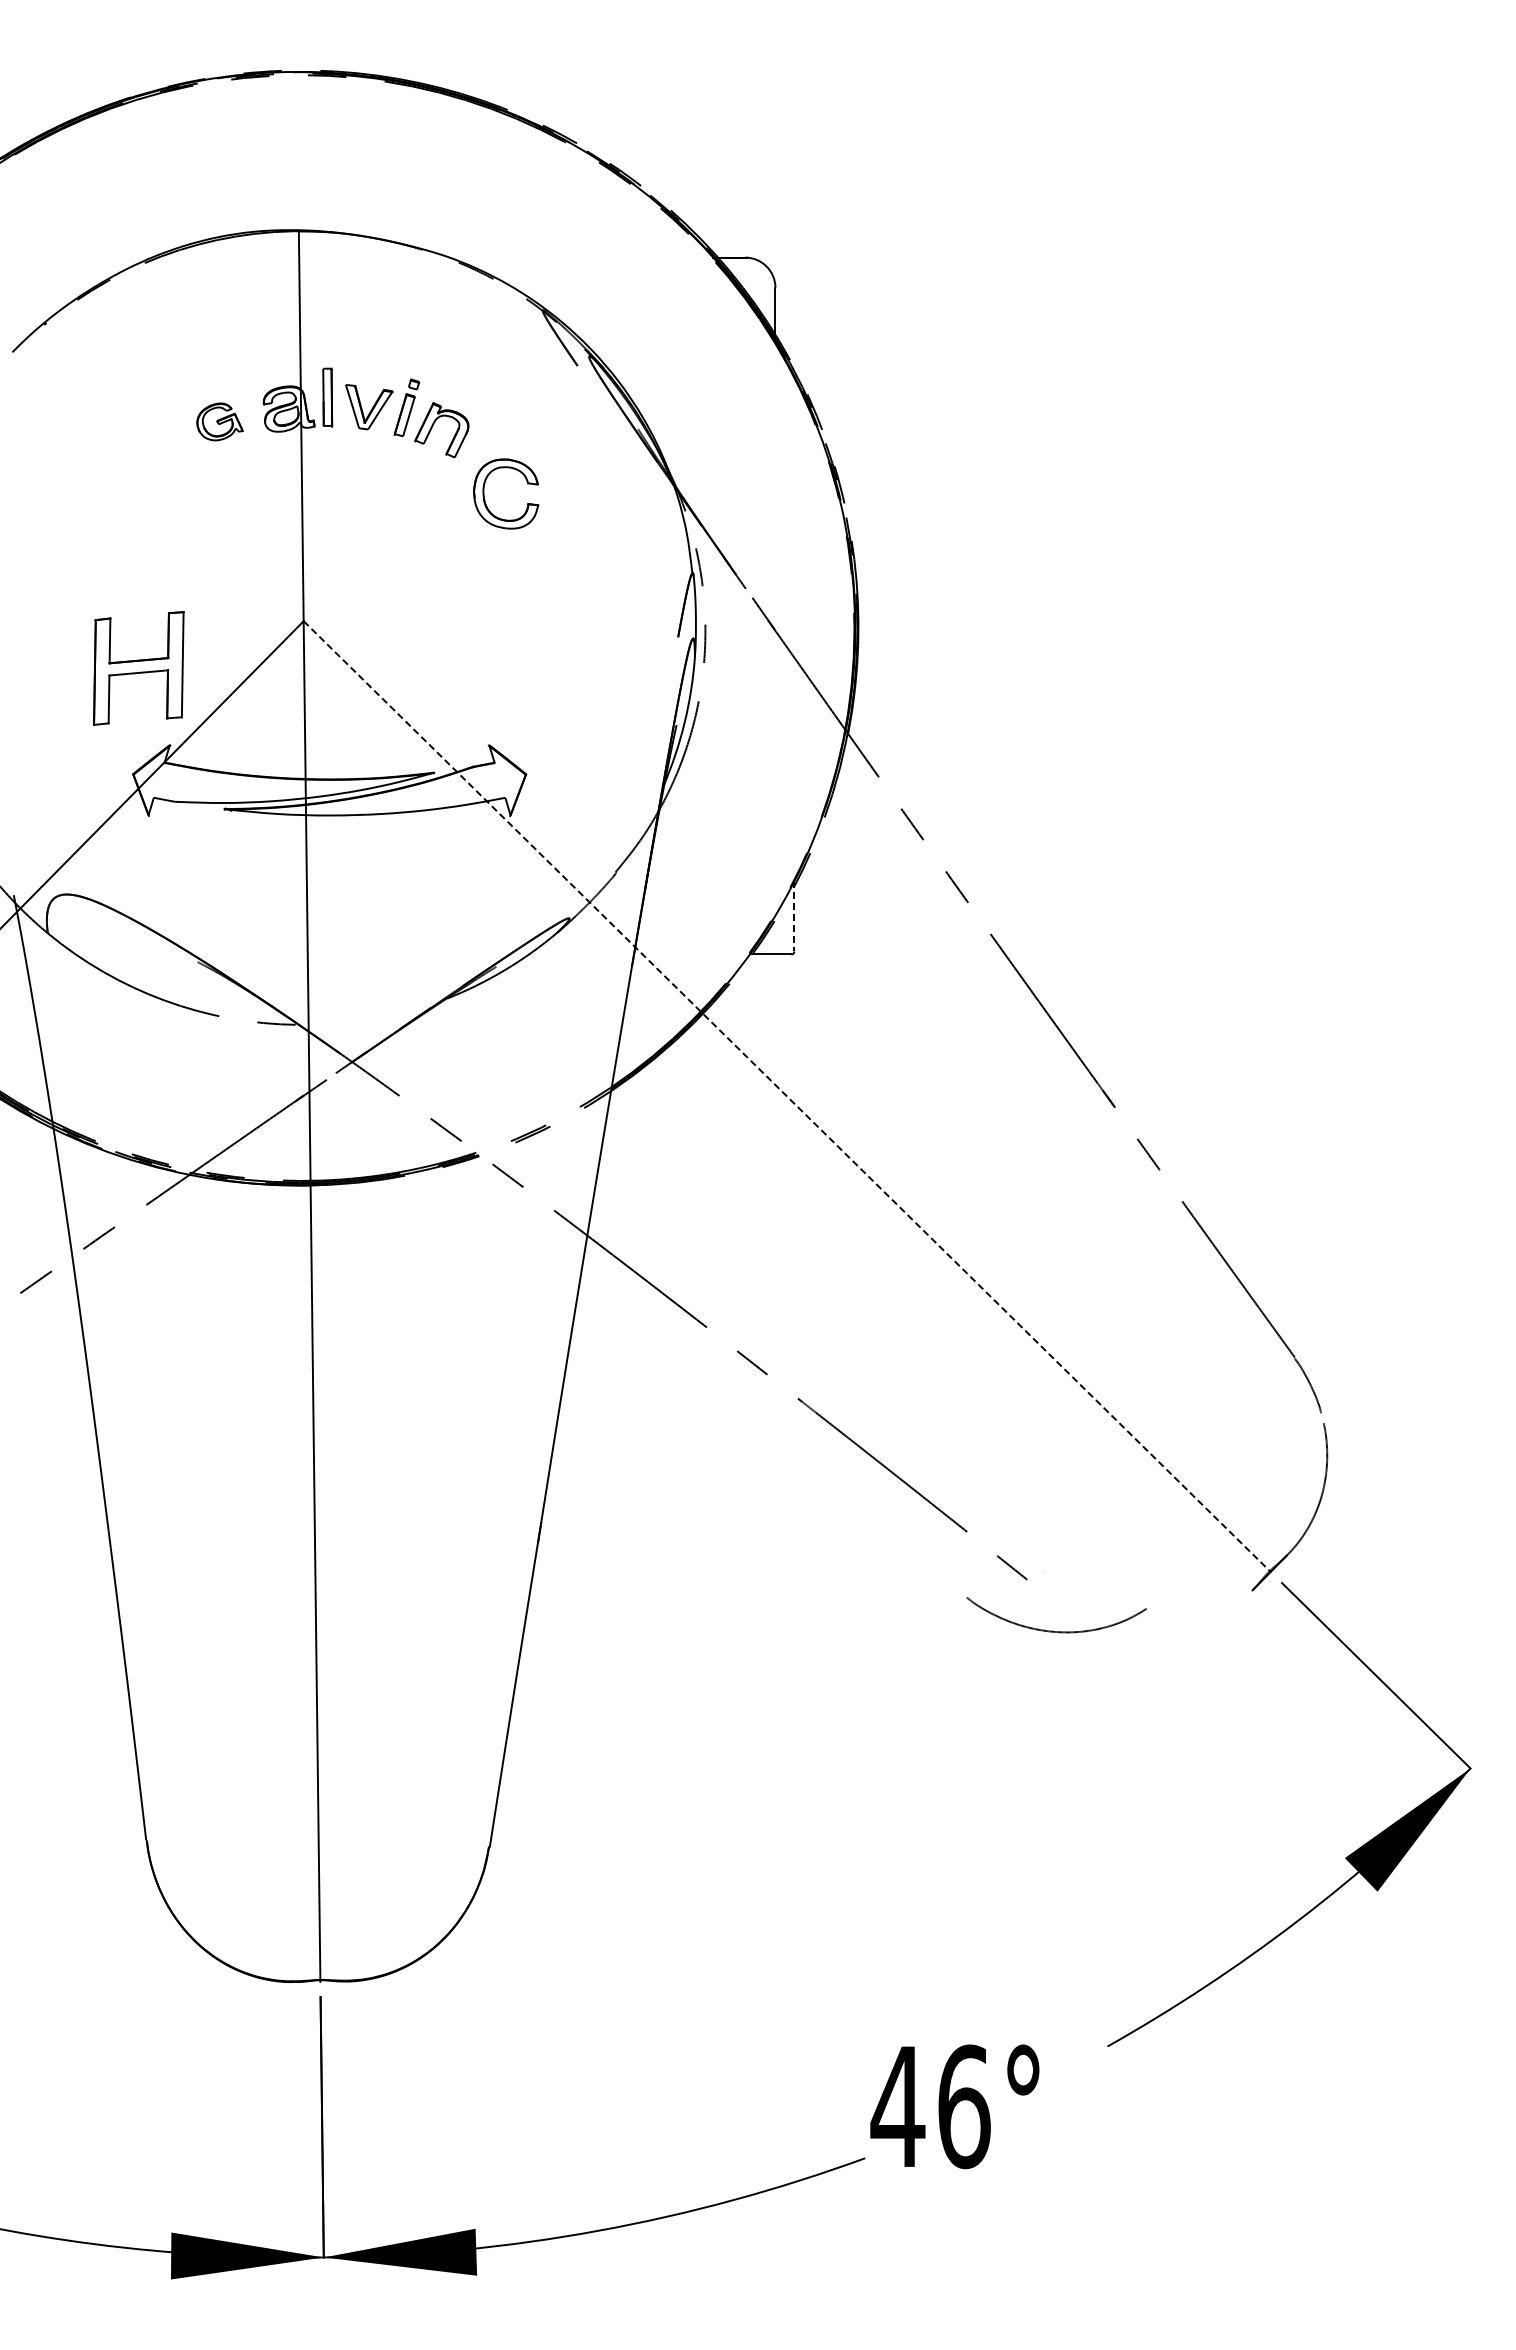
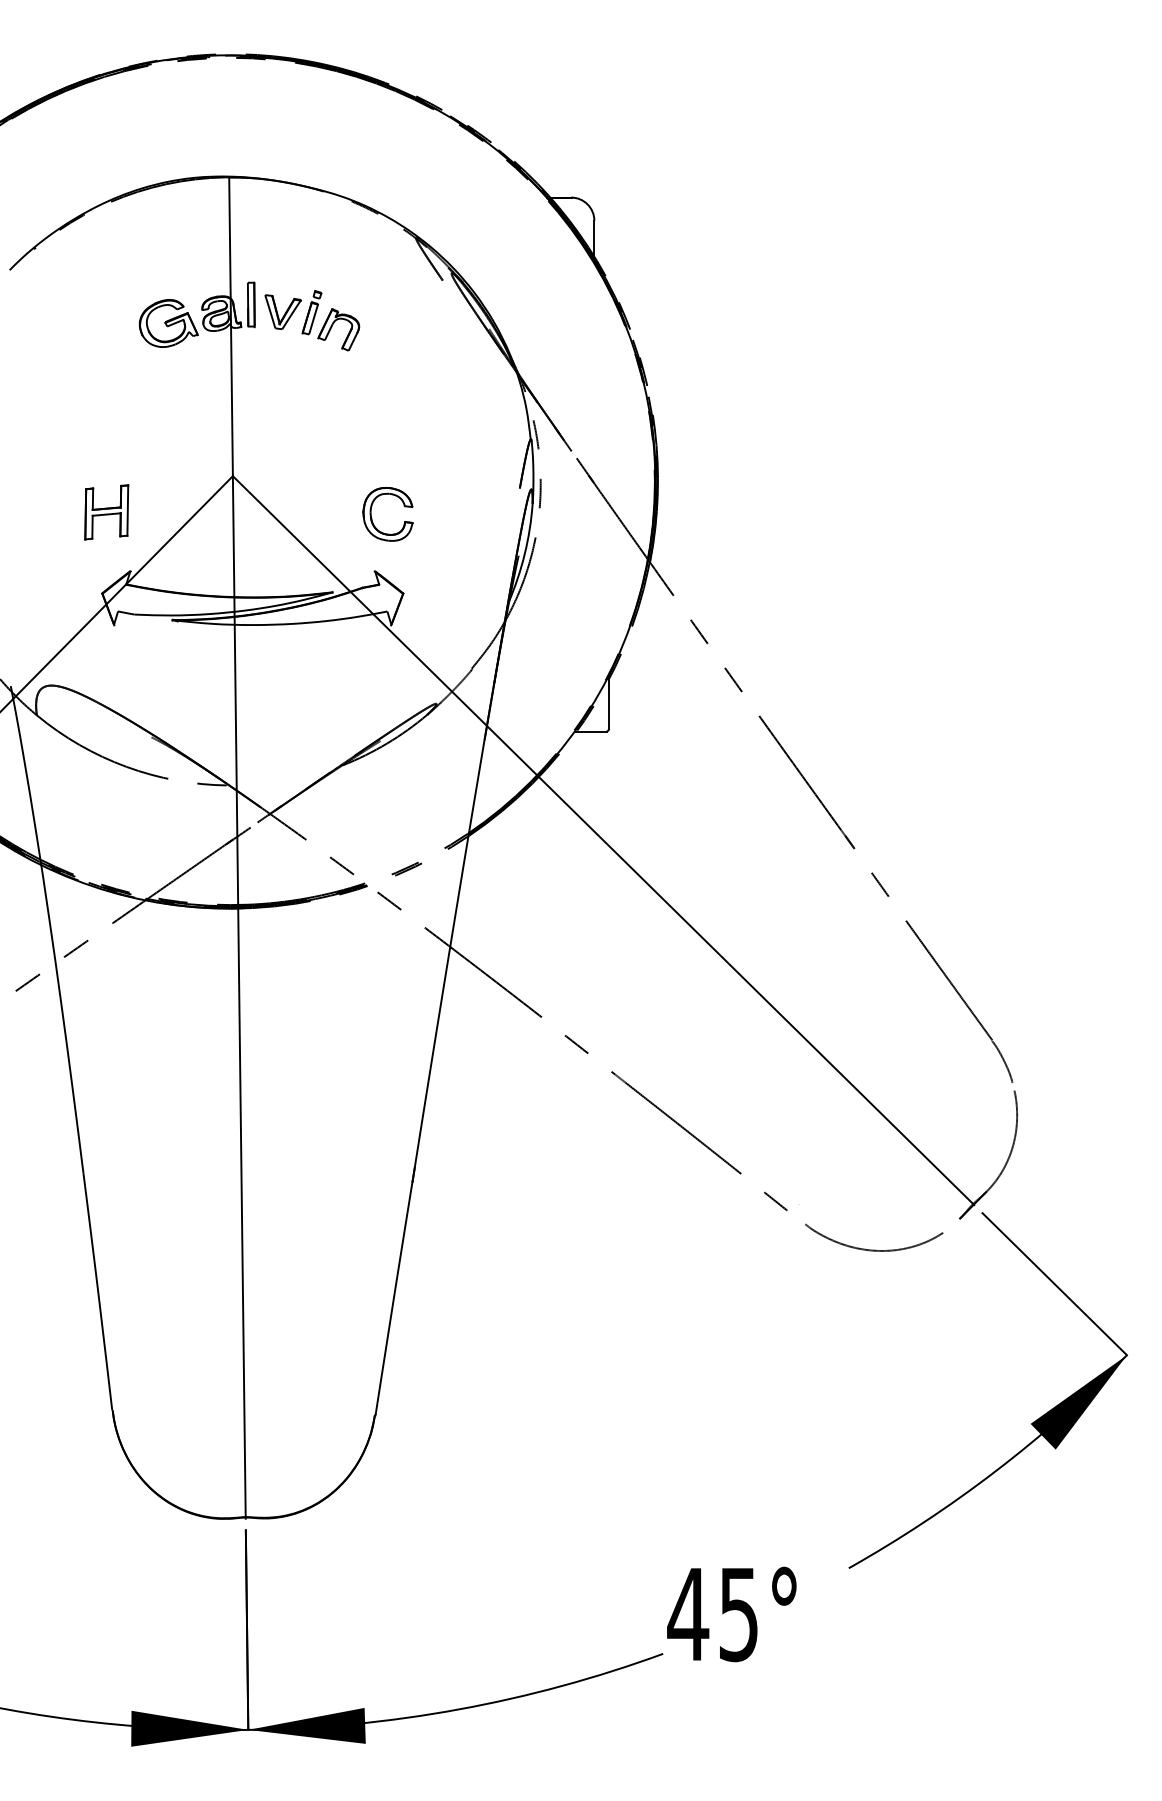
part: (219, 421) -> (168, 323), size x1.67
part: (485, 499) -> (372, 518), moved
part: (139, 668) -> (107, 512), size x0.62
line: (794, 916) -> (608, 702), dashed -> solid
line: (787, 1097) -> (603, 841), dashed -> solid
curve: (1053, 1630) -> (871, 1249), moved
text: (964, 2106) -> (739, 1614), 46° -> 45°

